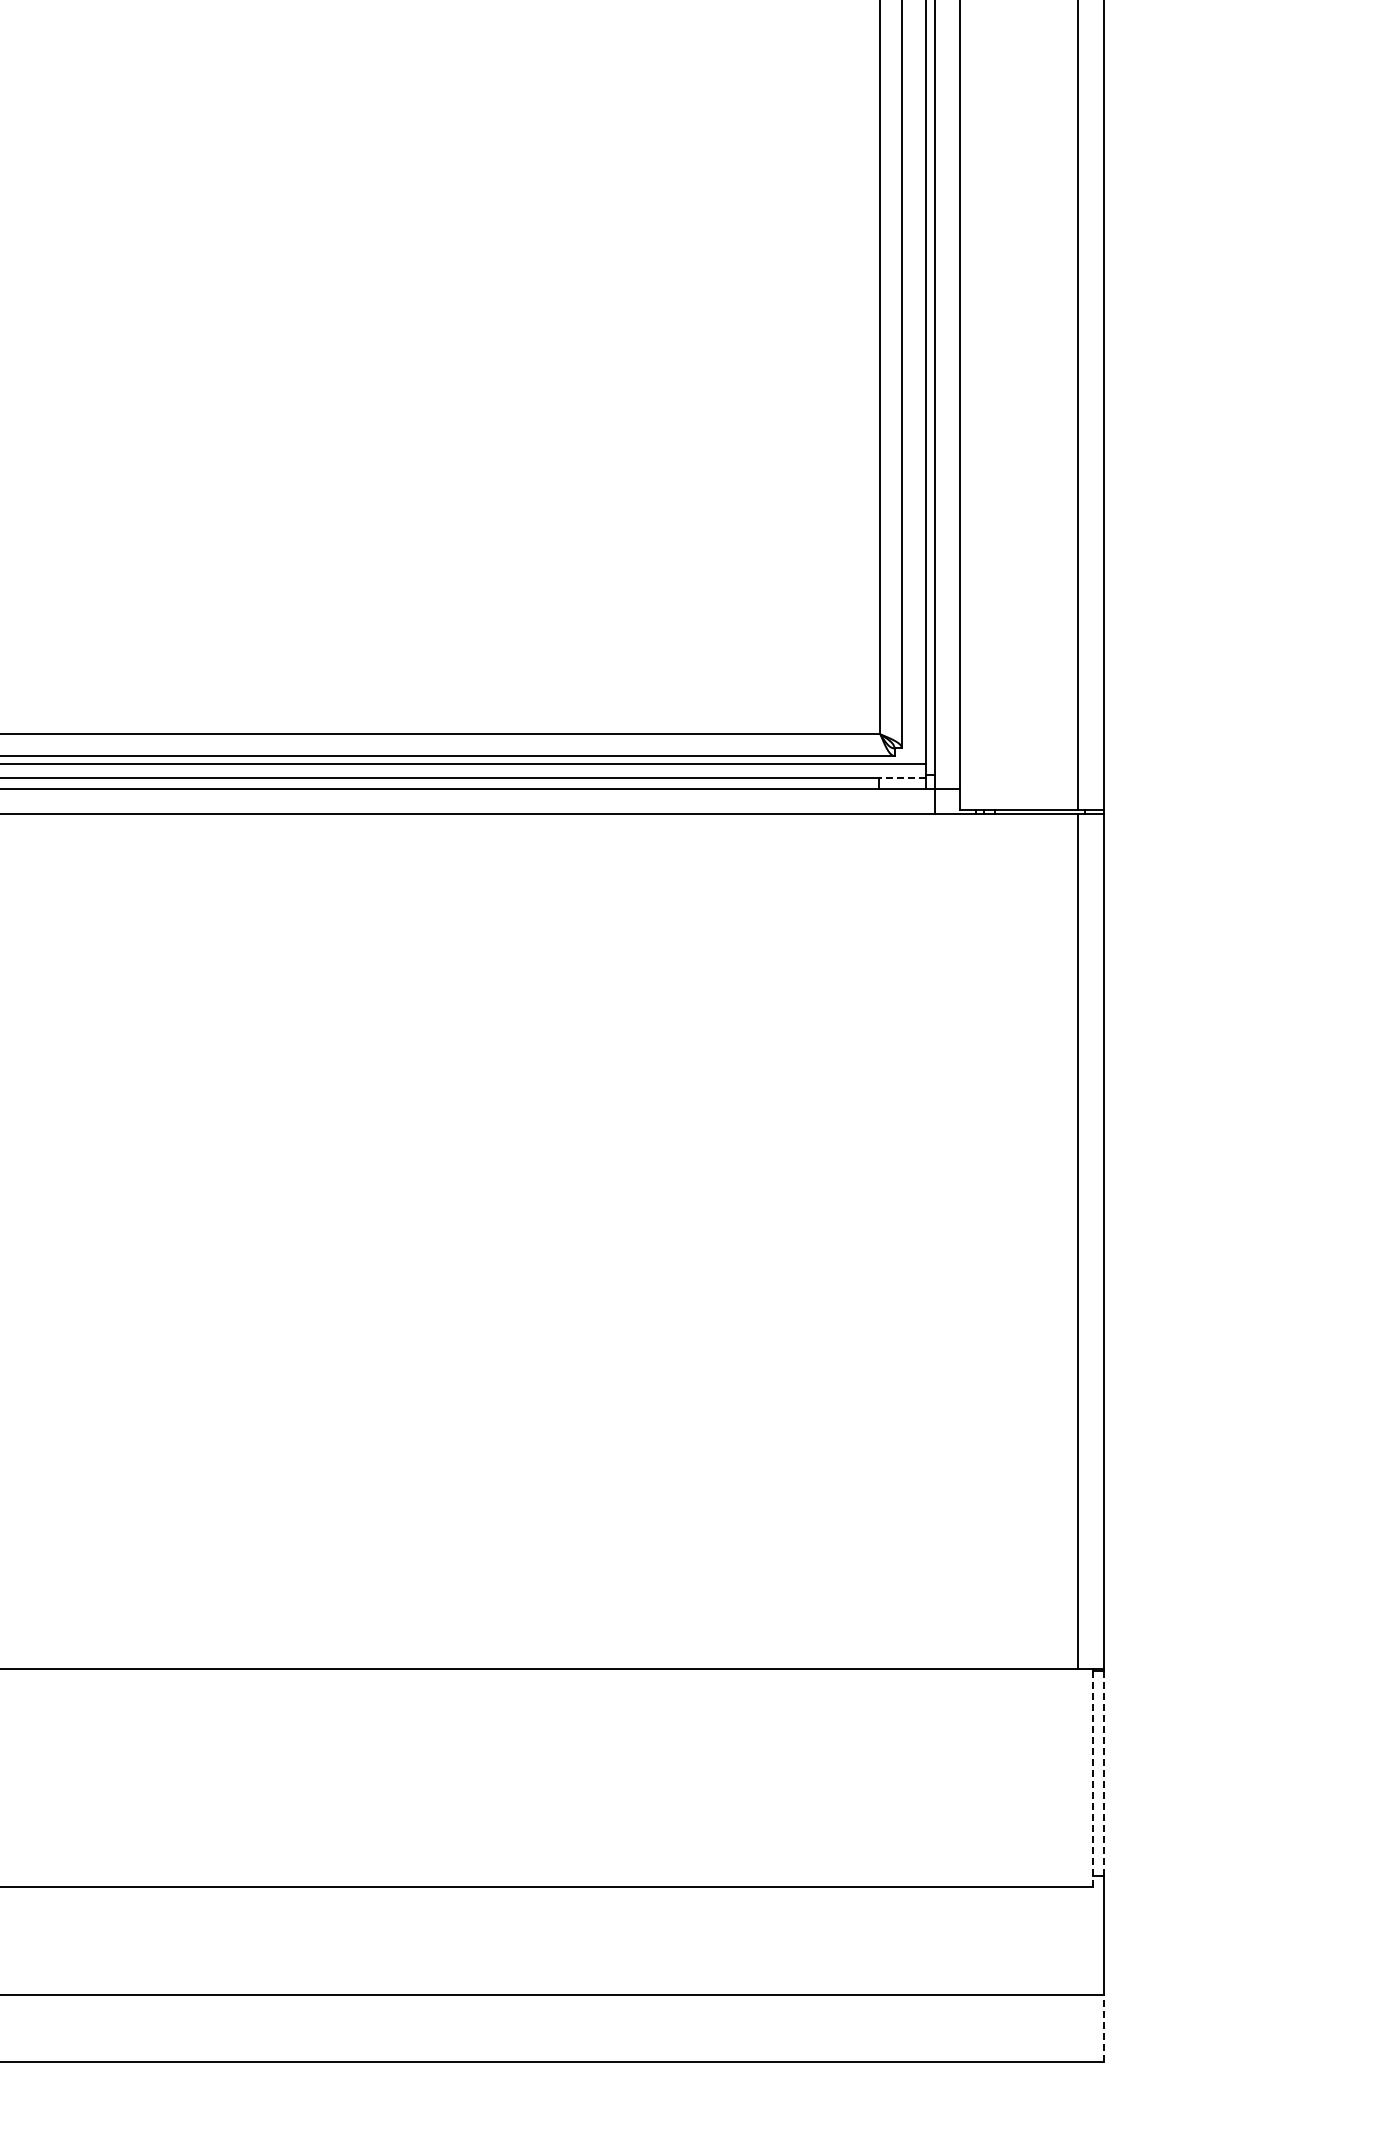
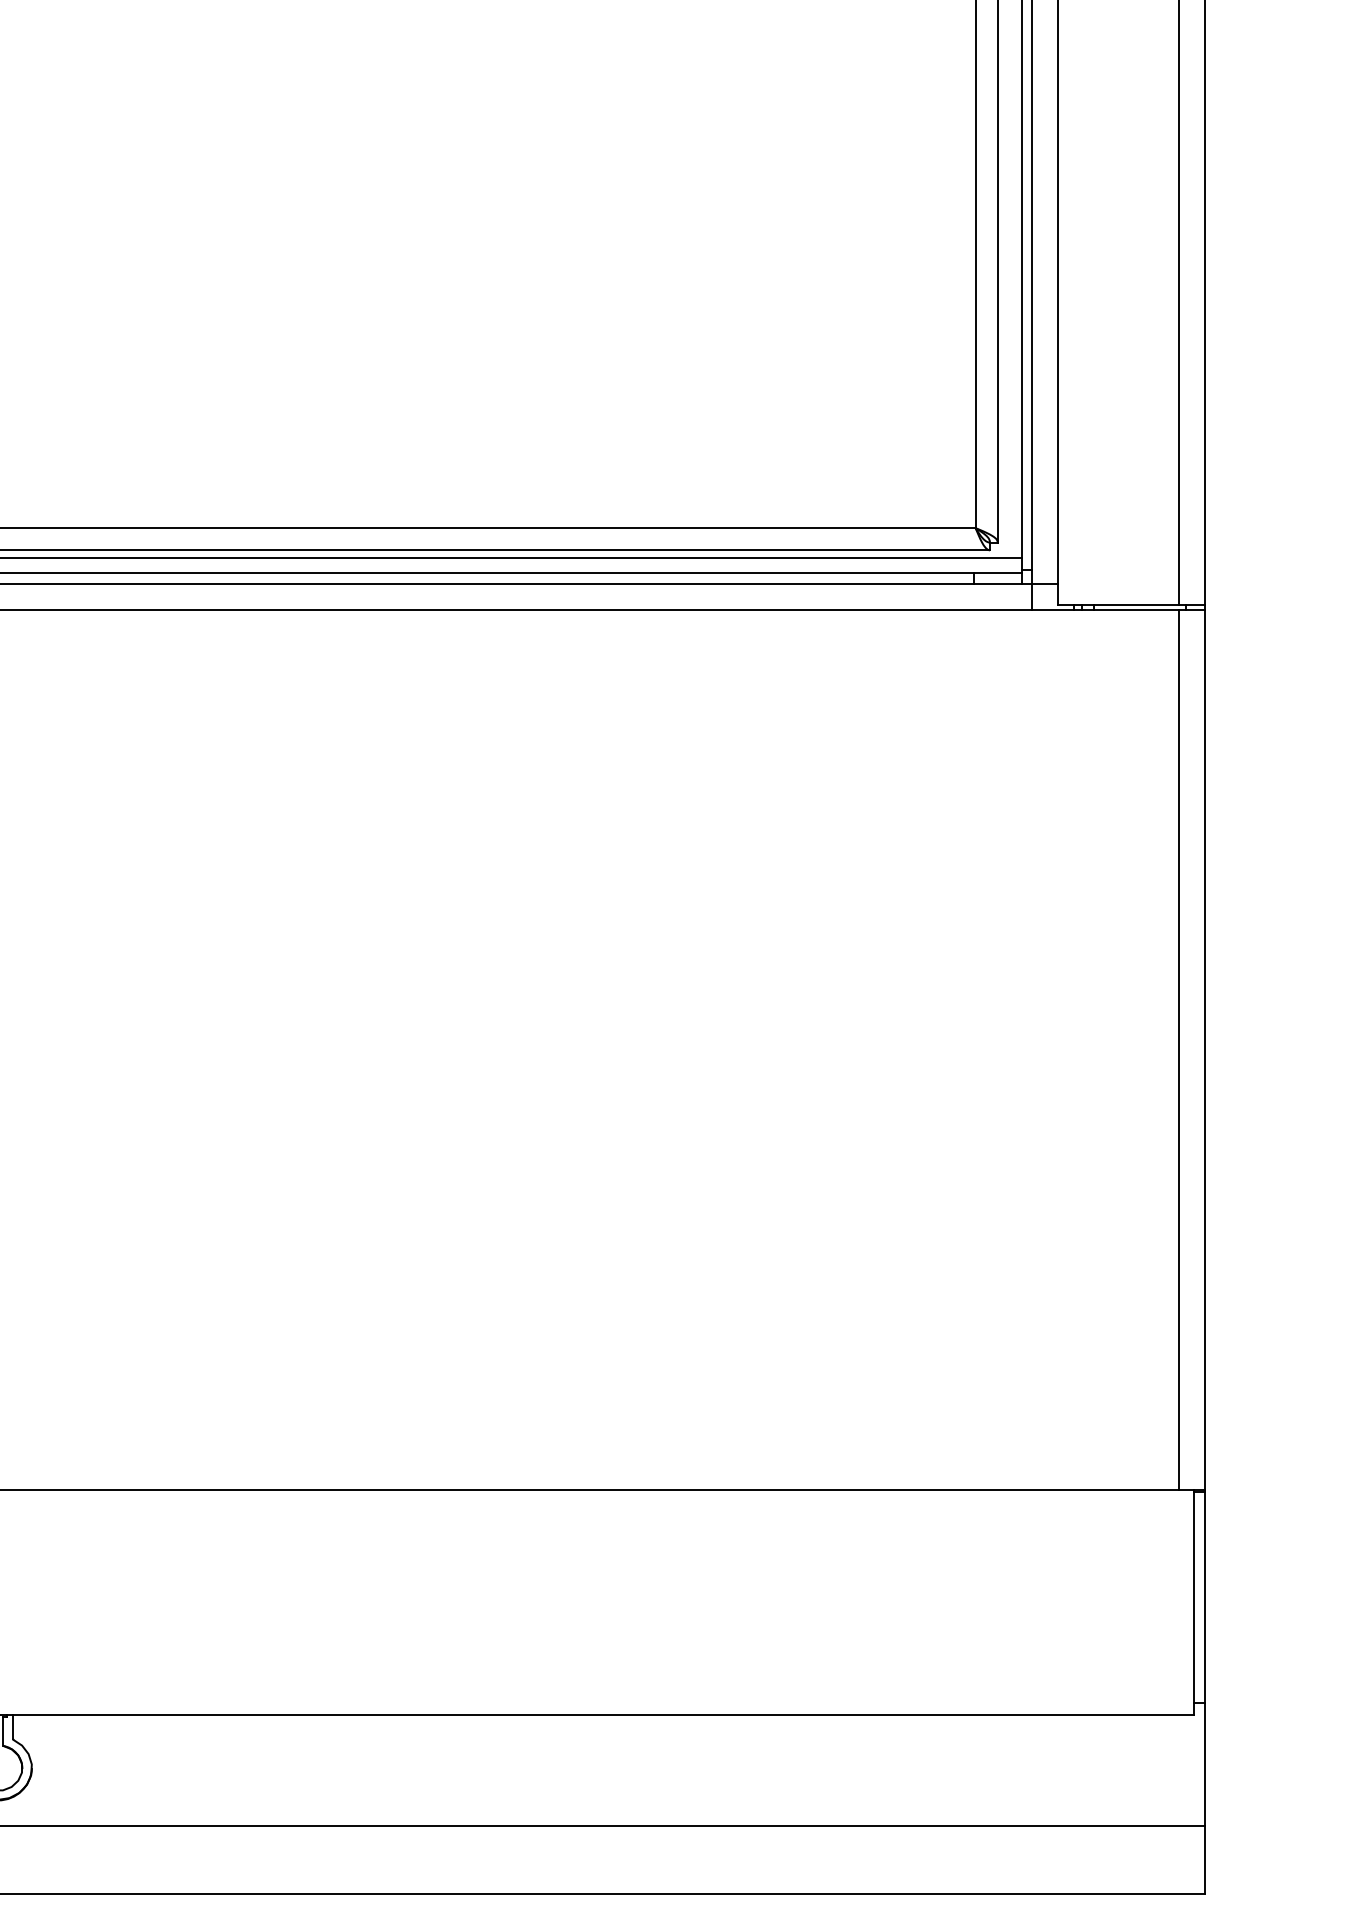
line: (901, 777) -> (997, 572), dashed -> solid
line: (1103, 1773) -> (1205, 1597), dashed -> solid
line: (1092, 1777) -> (1193, 1601), dashed -> solid
line: (1103, 2027) -> (1205, 1859), dashed -> solid

